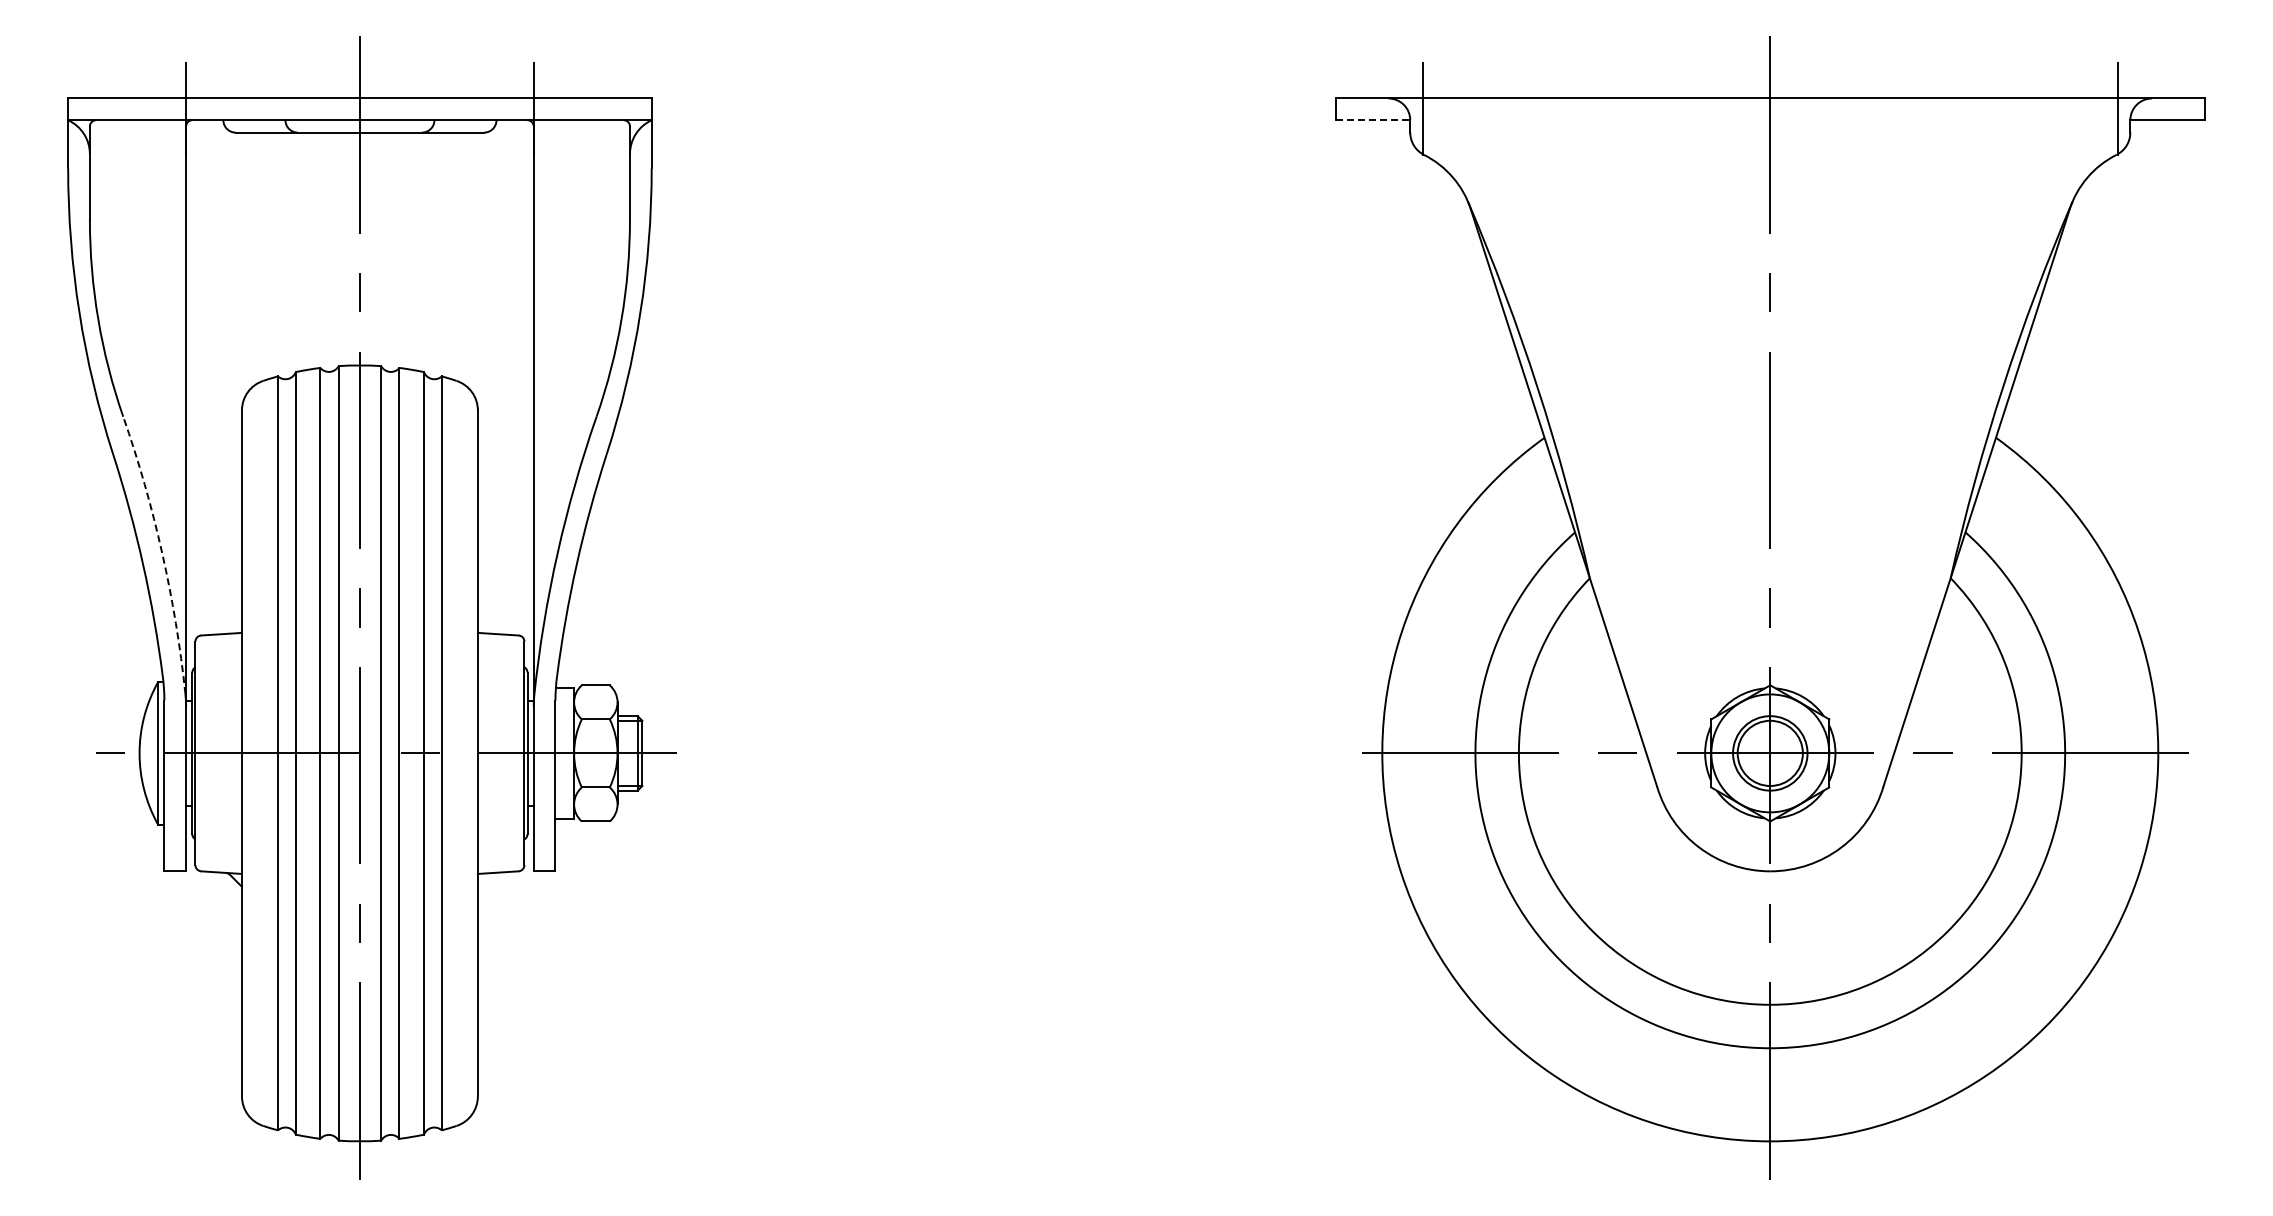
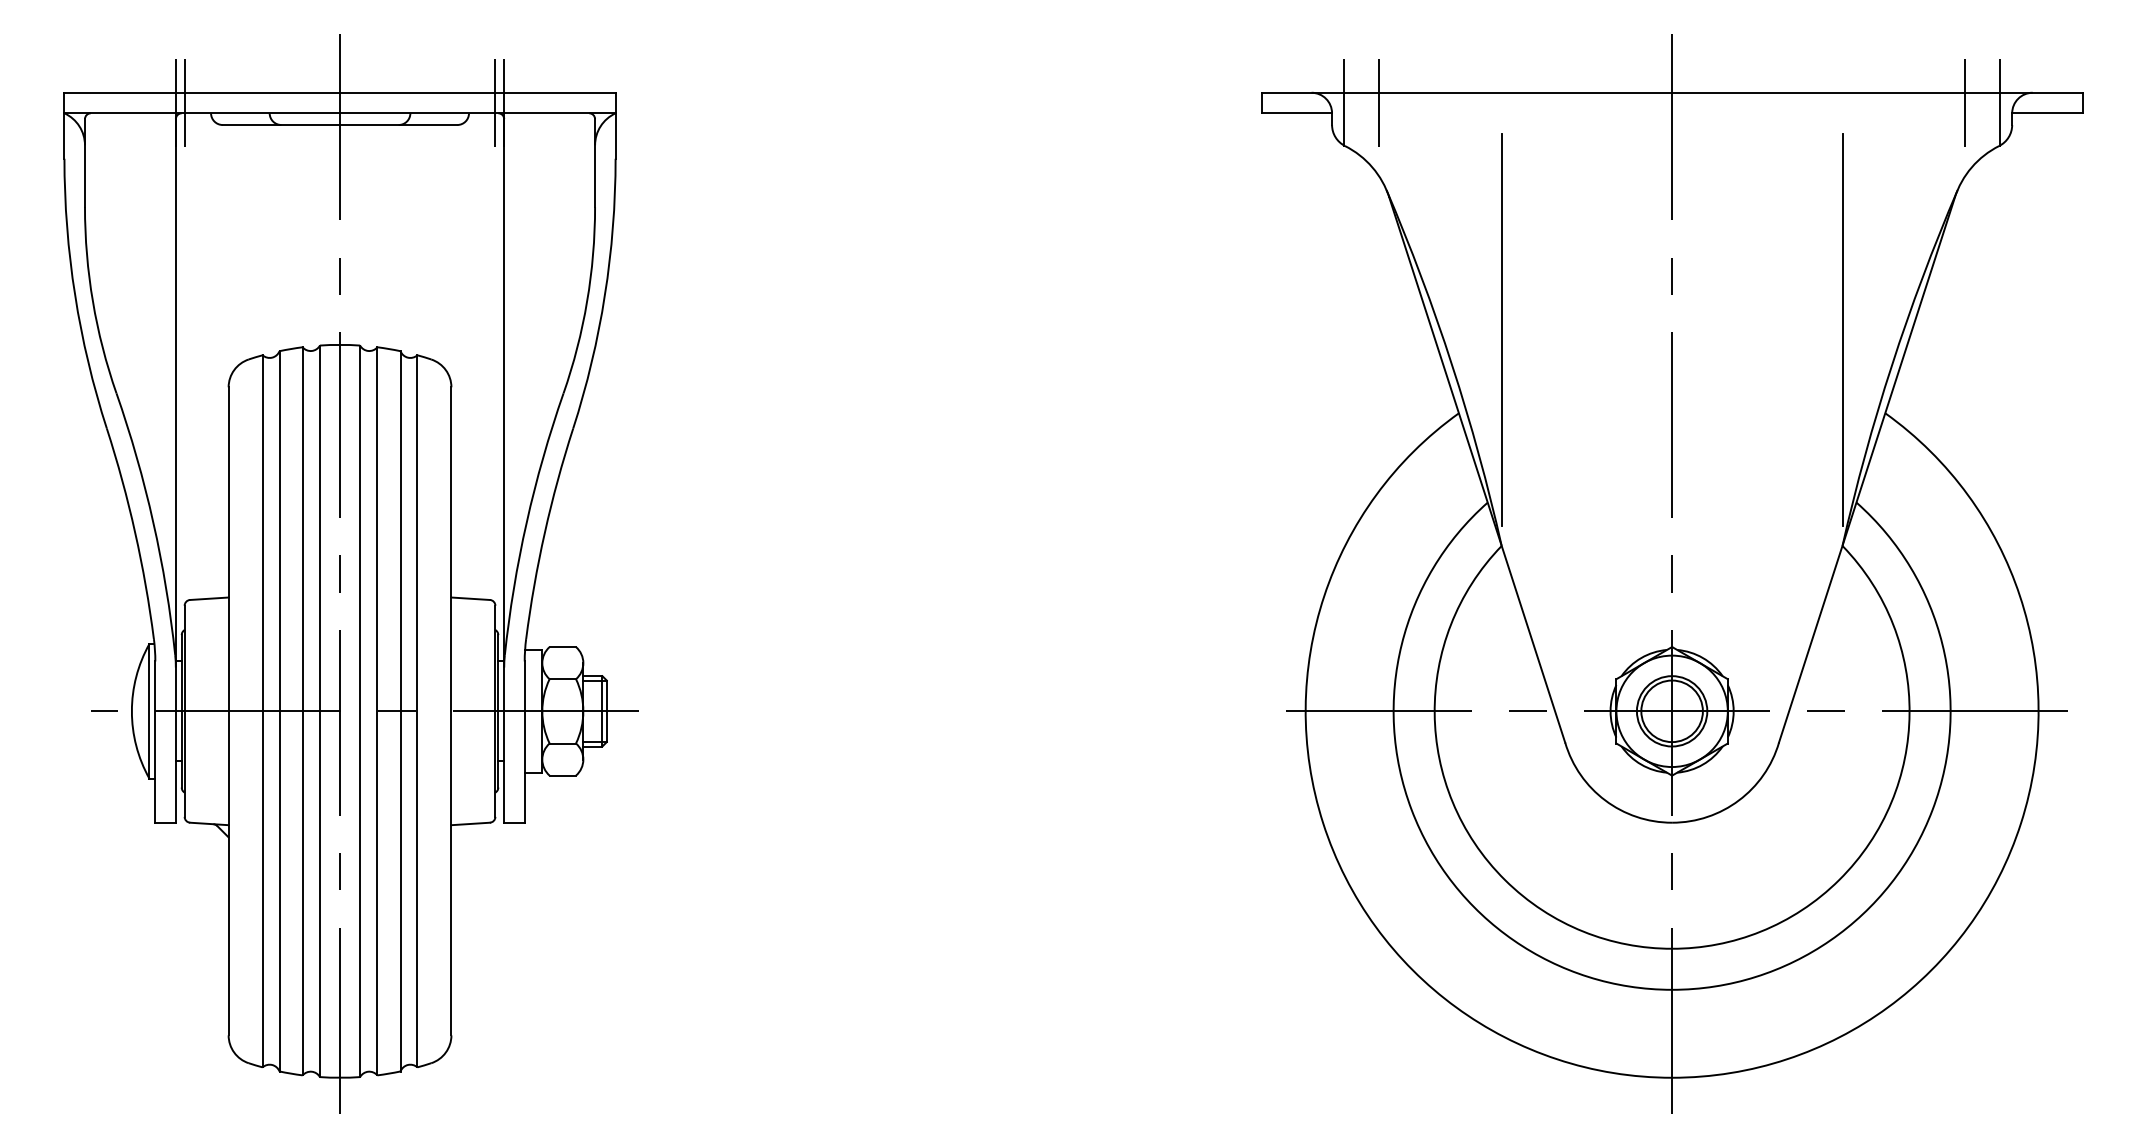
line: (195, 108) -> (184, 102), added
line: (524, 108) -> (495, 102), added
line: (1459, 108) -> (1378, 102), added
line: (2080, 108) -> (1965, 102), added
line: (1373, 120) -> (1297, 113), dashed -> solid
line: (1589, 349) -> (1501, 329), added
line: (1950, 349) -> (1842, 329), added
arc: (162, 553) -> (153, 522), dashed -> solid

